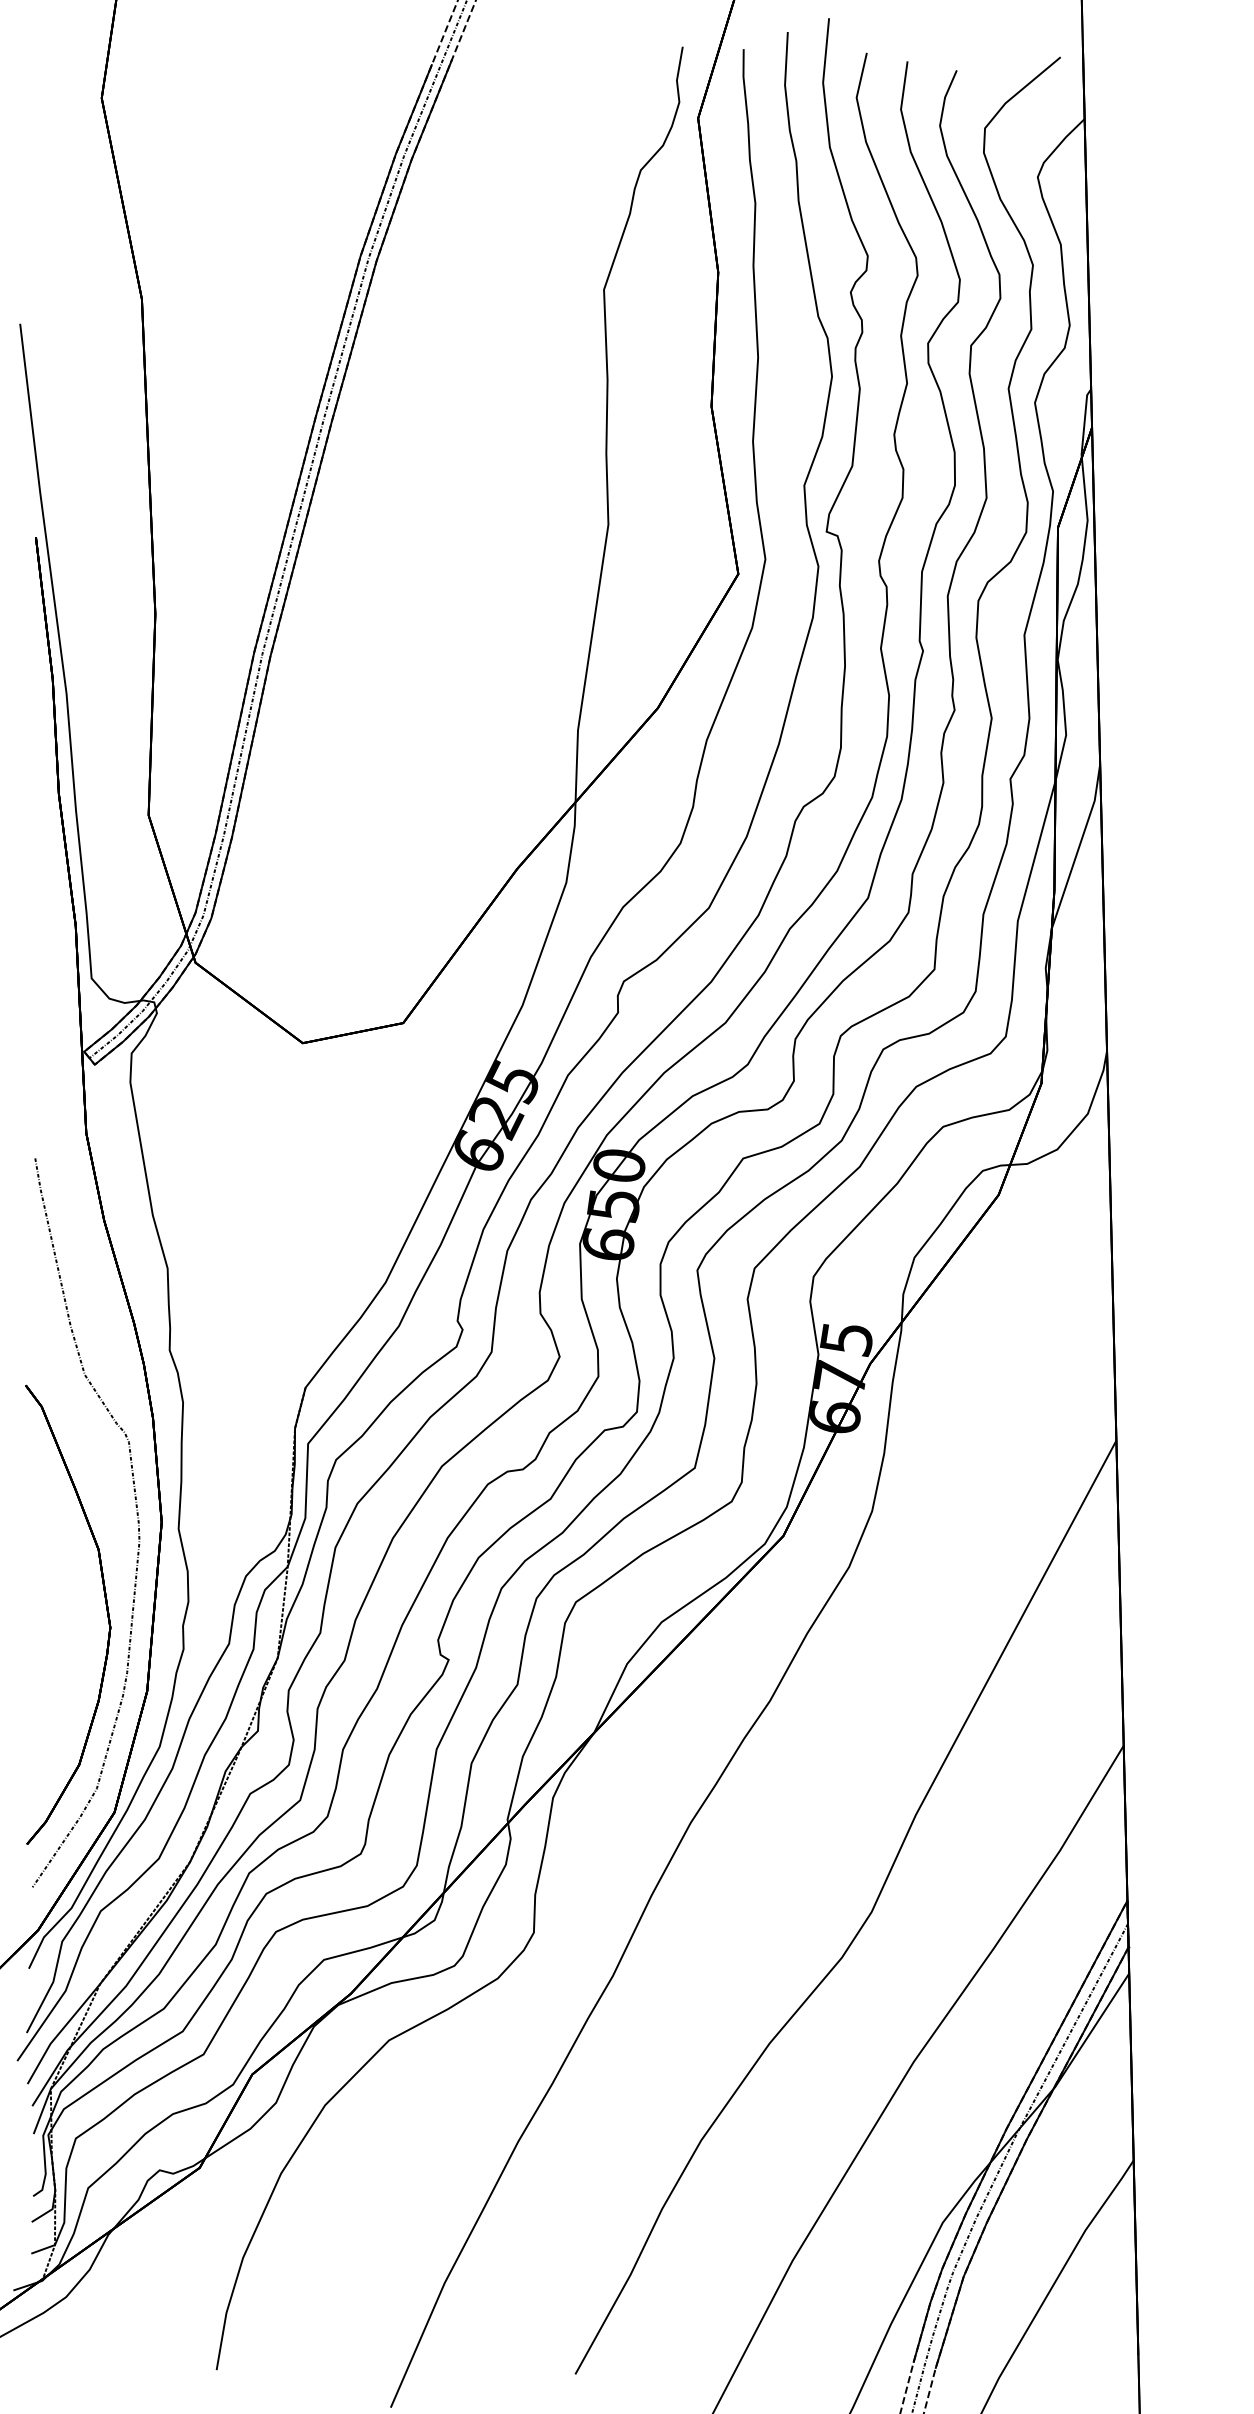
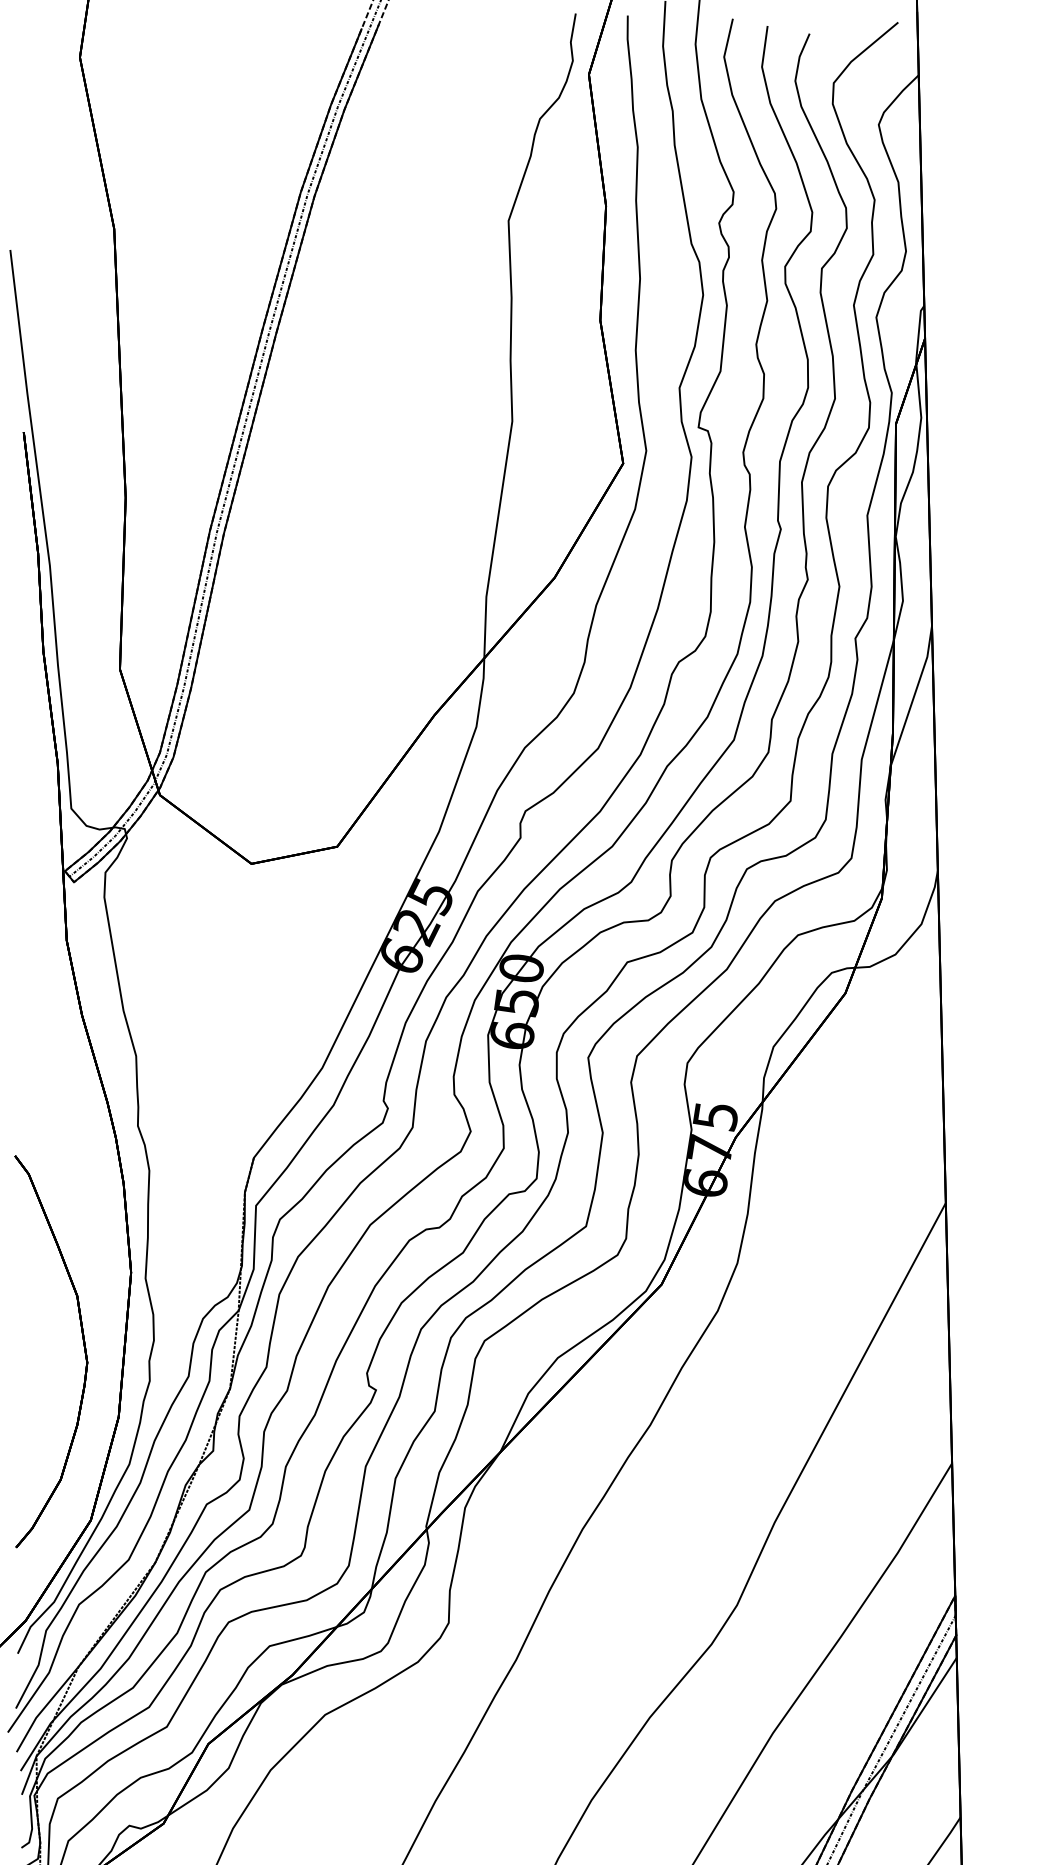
curve: (136, 1514) -> (109, 1266), removed

